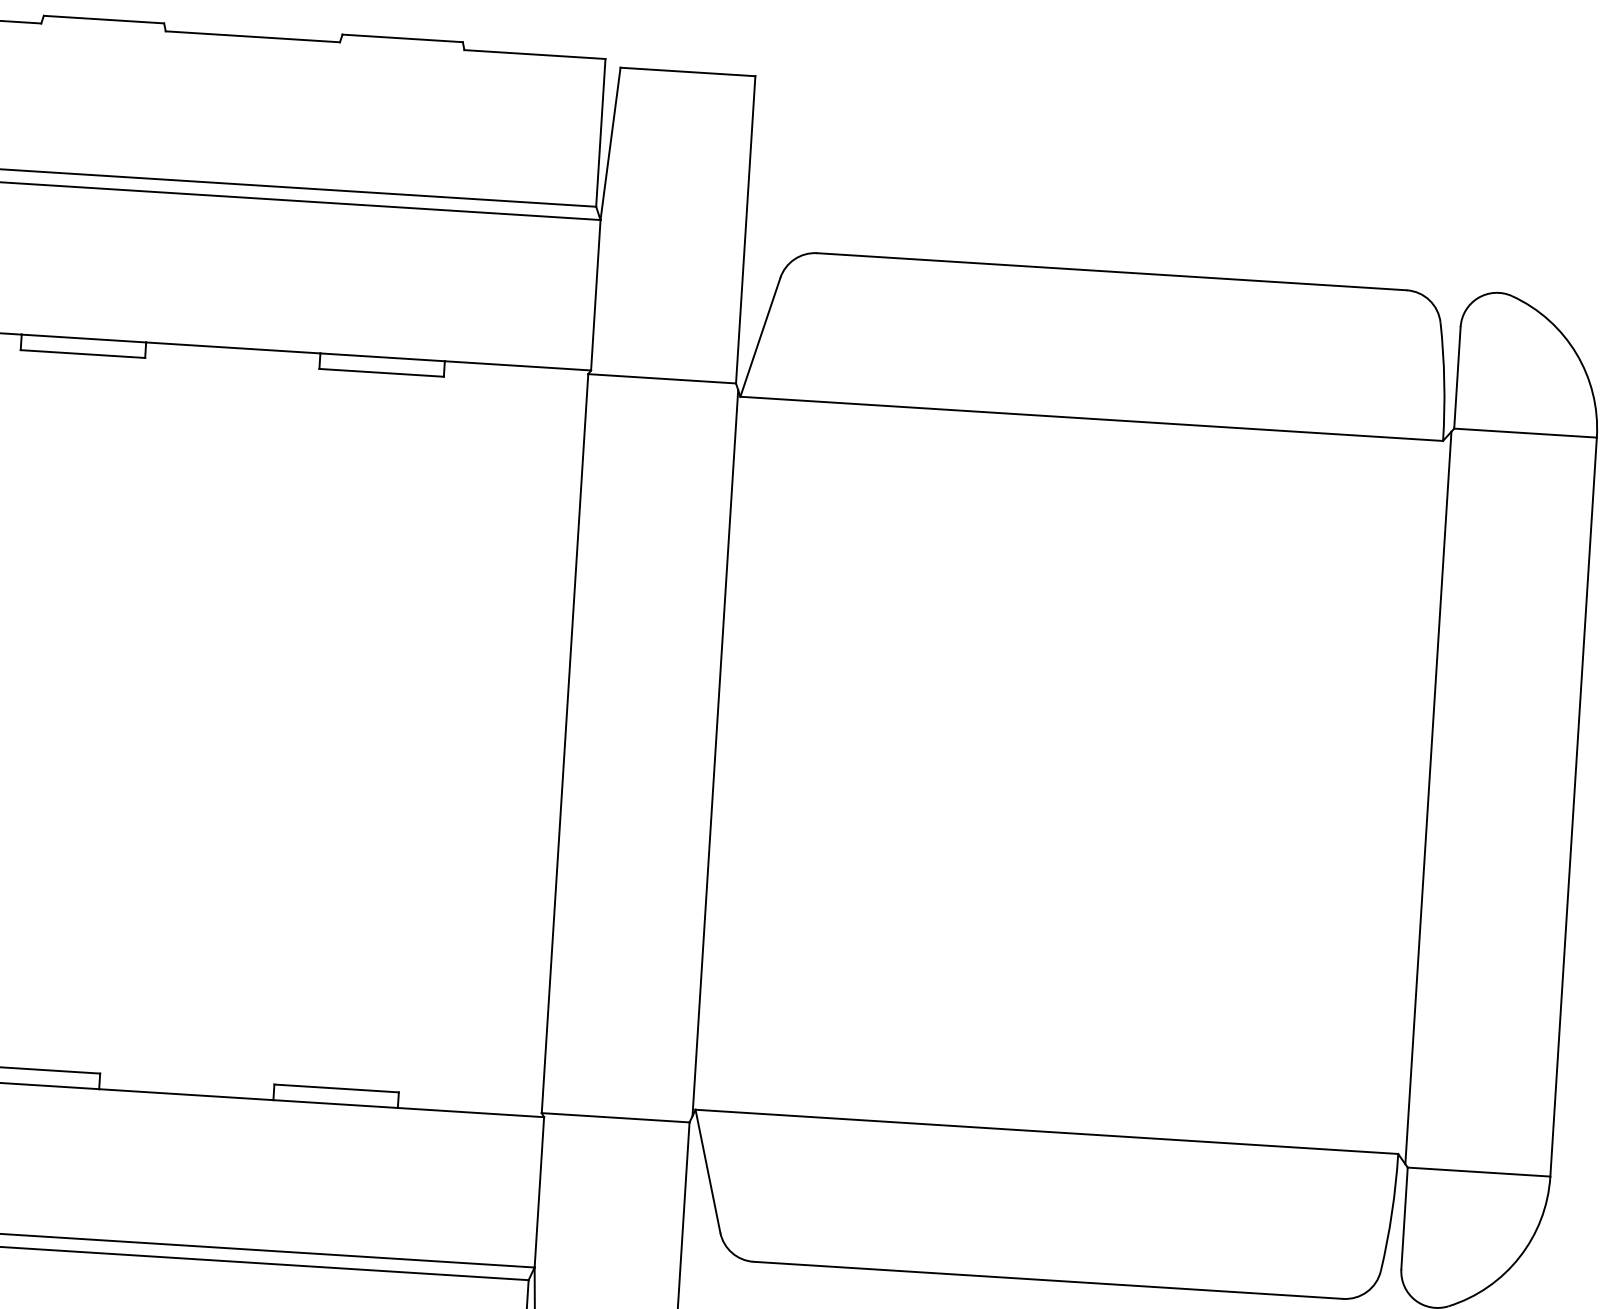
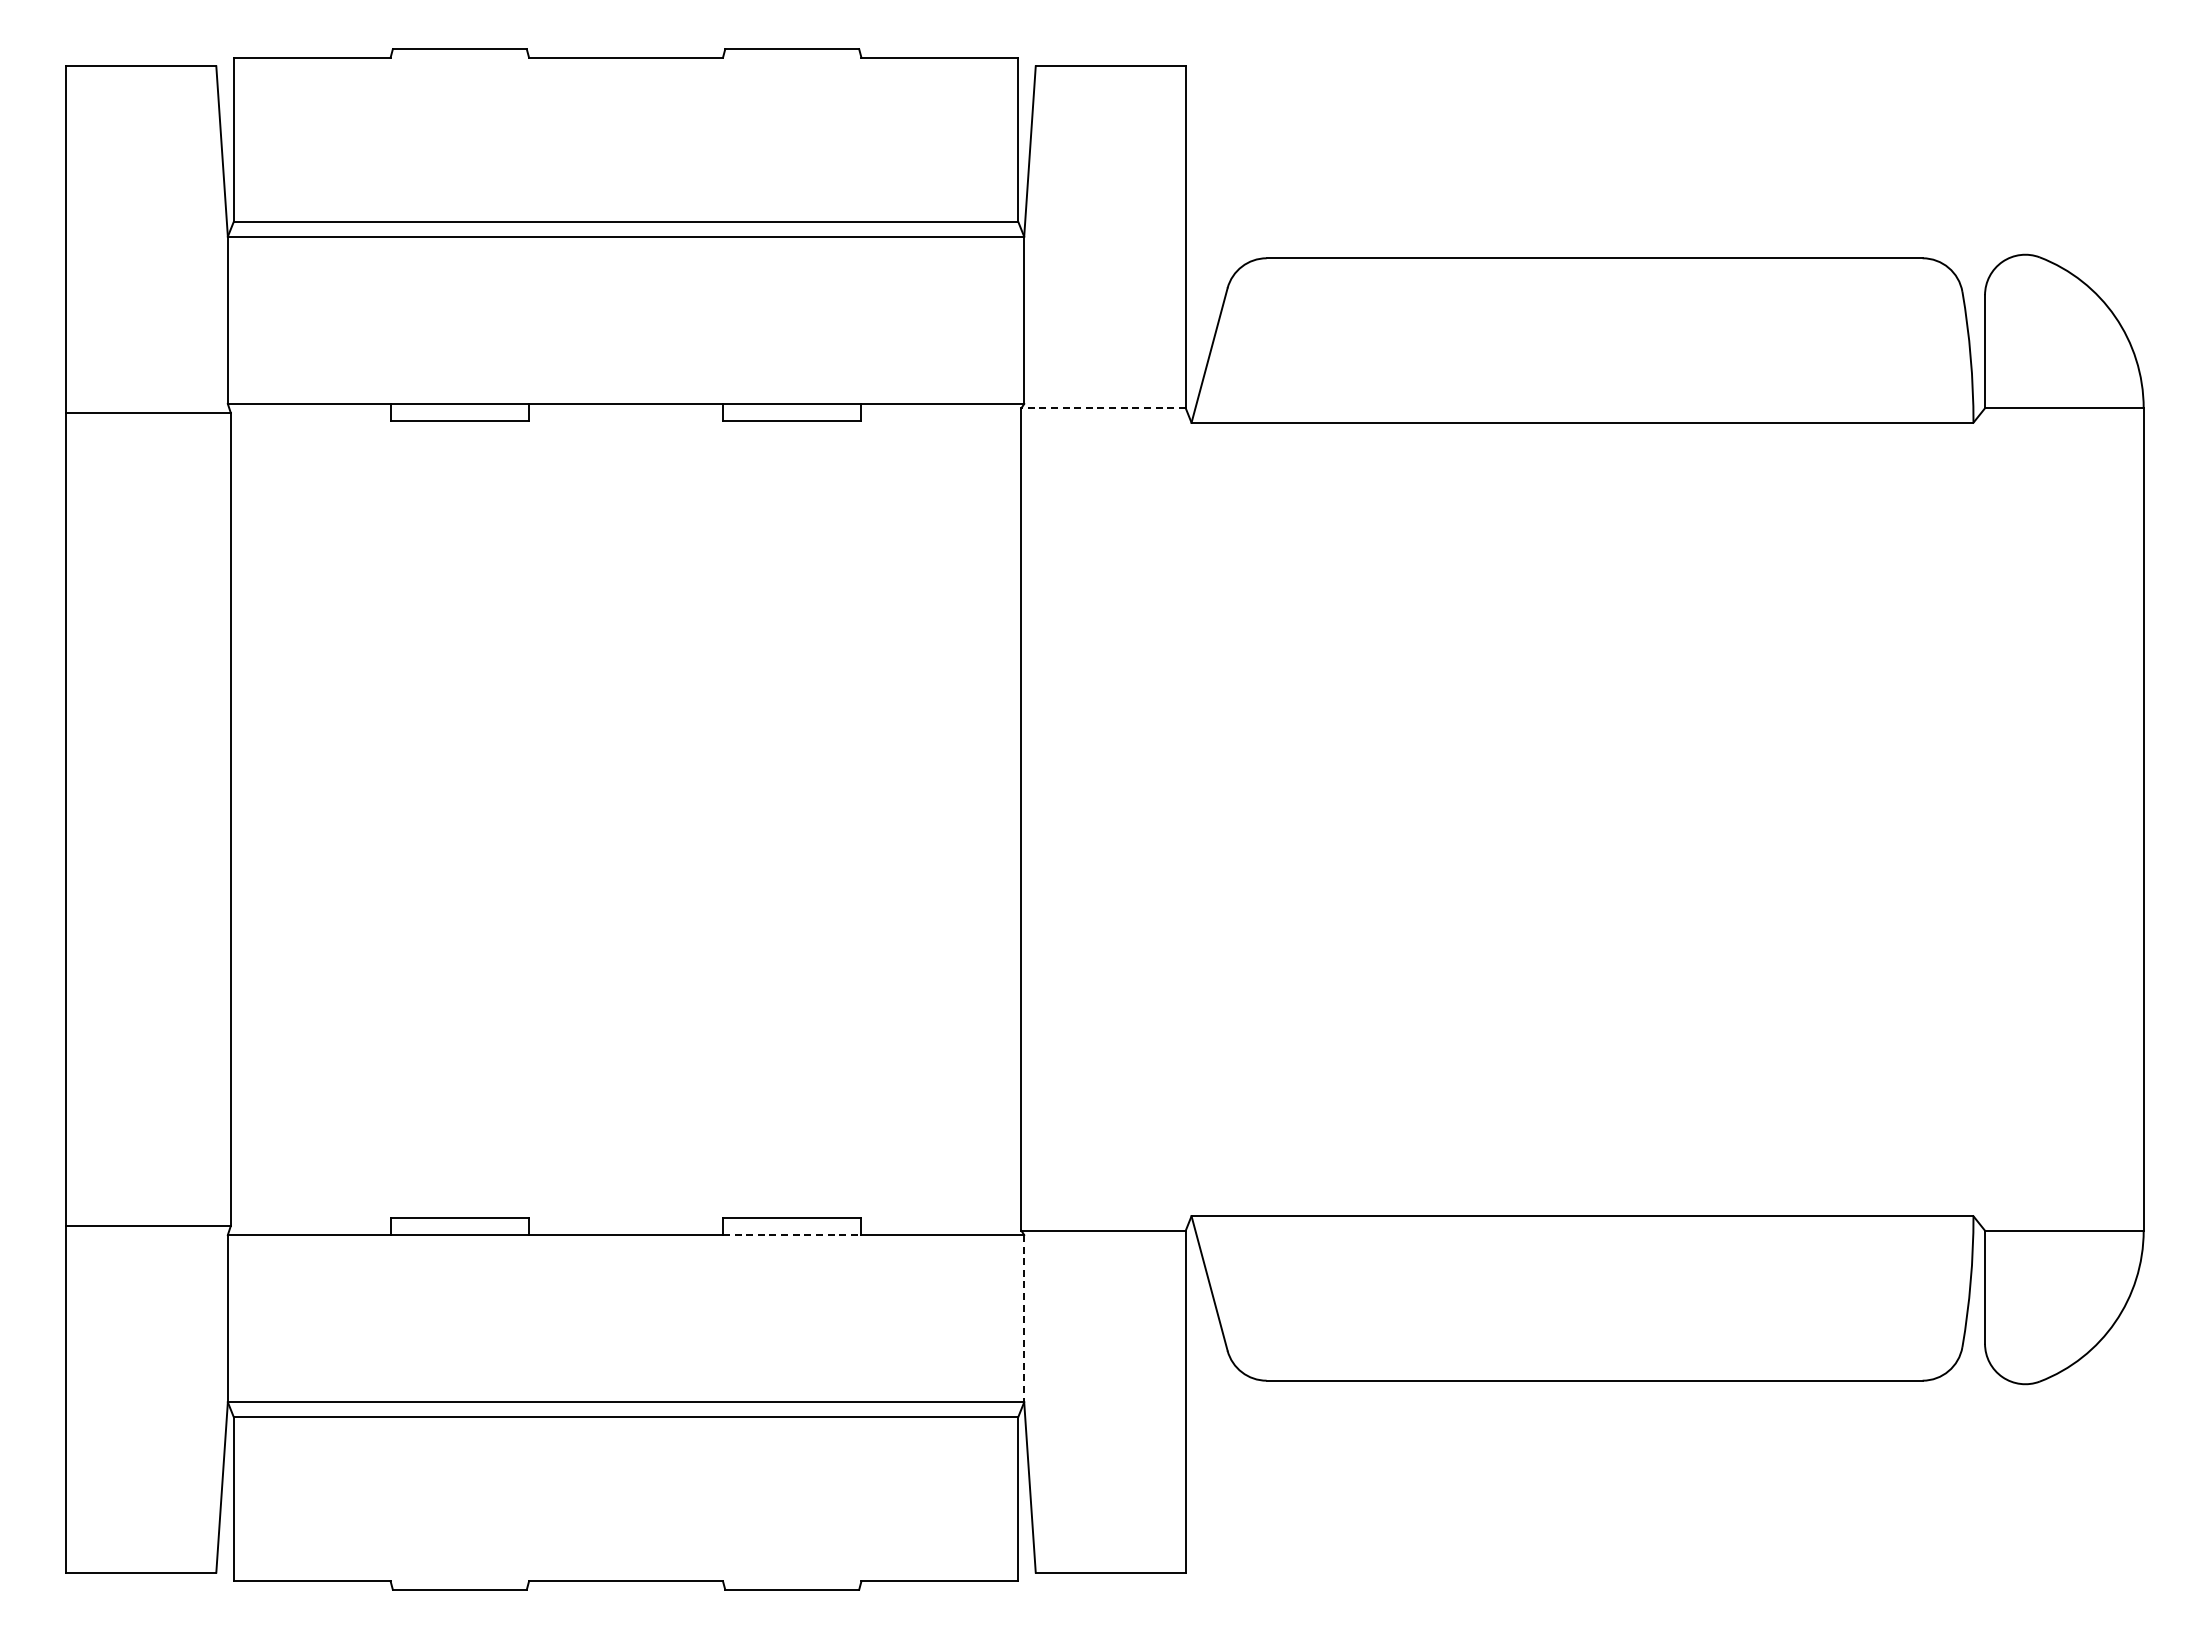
line: (662, 378) -> (1103, 408), solid -> dashed
line: (715, 753) -> (1188, 819), removed
line: (1428, 797) -> (1982, 819), removed
line: (335, 1104) -> (792, 1235), solid -> dashed
line: (539, 1192) -> (1024, 1318), solid -> dashed

